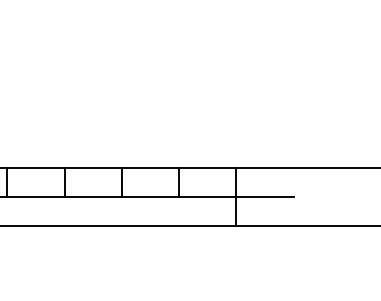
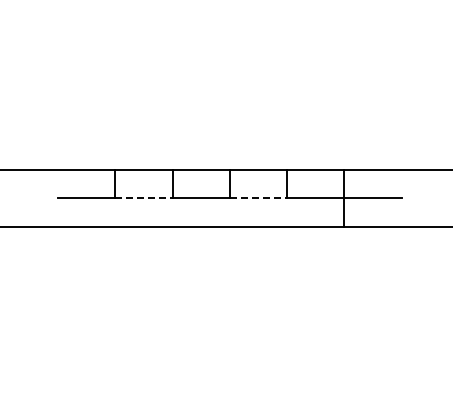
line: (36, 196) -> (144, 198), solid -> dashed
line: (150, 196) -> (258, 198), solid -> dashed

